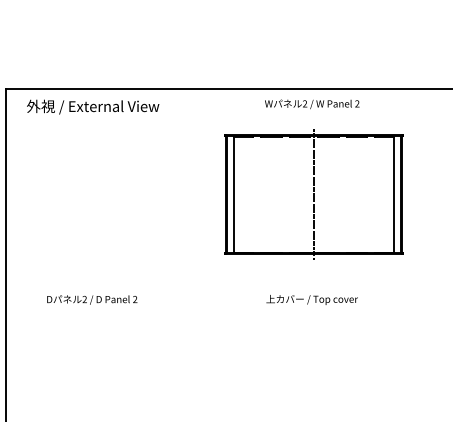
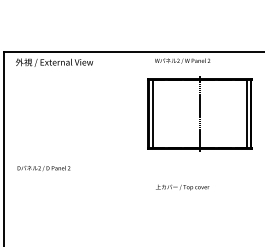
part: (313, 193) -> (199, 113), moved
text: (91, 299) -> (43, 168), moved
text: (311, 299) -> (182, 187), moved

